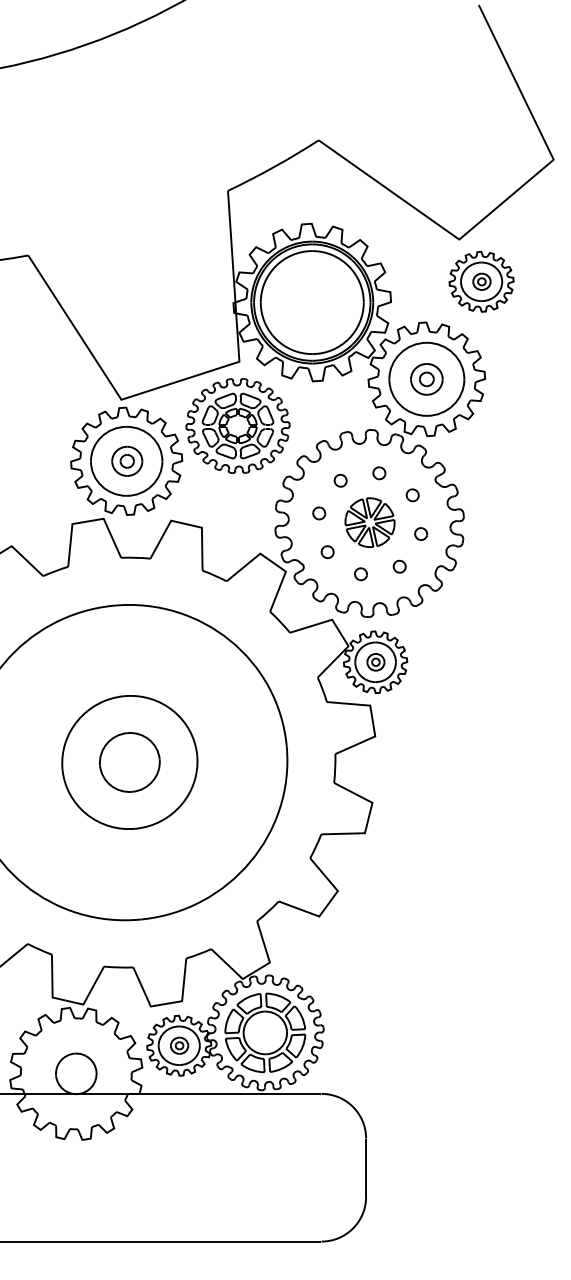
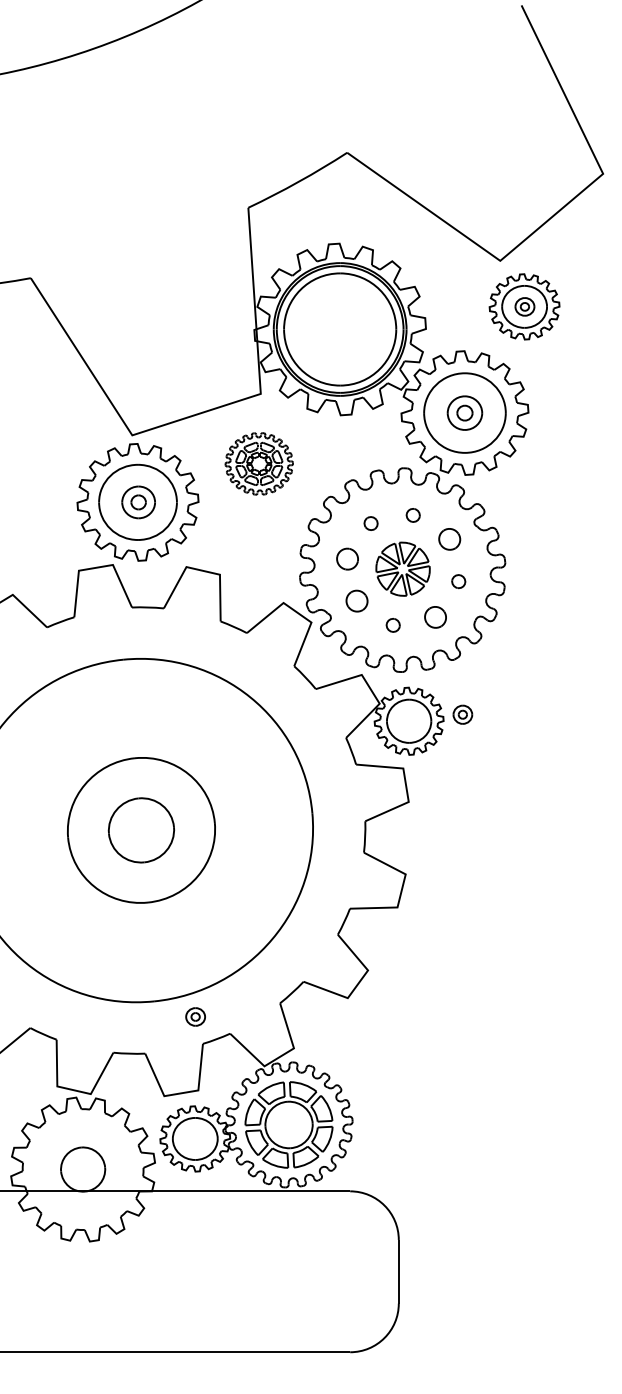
part: (237, 425) -> (258, 463), size x0.6
part: (412, 495) -> (449, 539), size x1.6
part: (319, 513) -> (348, 559), size x1.6
part: (327, 552) -> (356, 601), size x1.6
part: (399, 566) -> (435, 616), size x1.6
part: (375, 662) -> (462, 714), moved
part: (179, 1045) -> (195, 1016), moved

